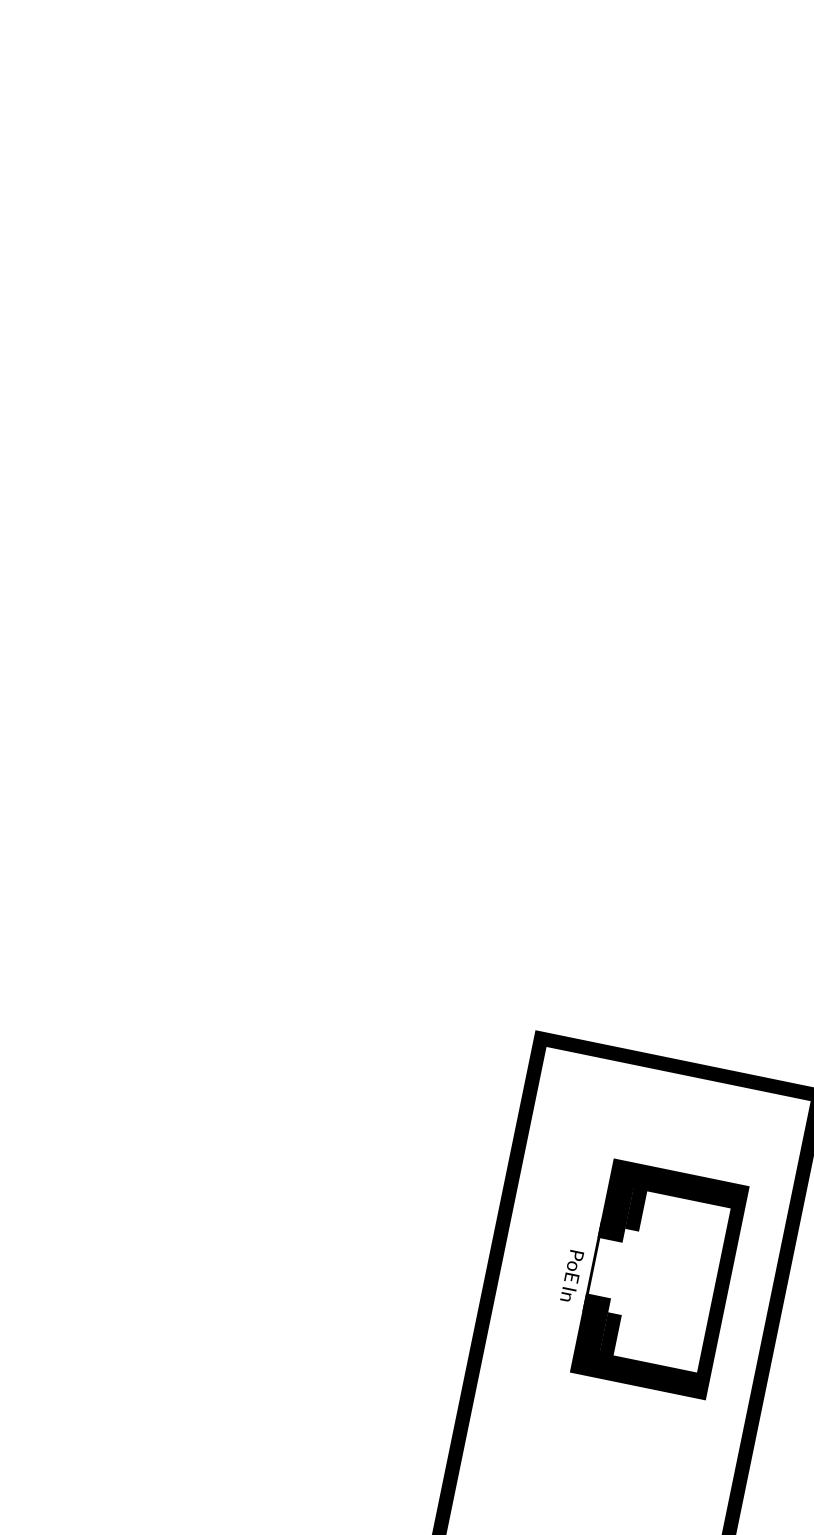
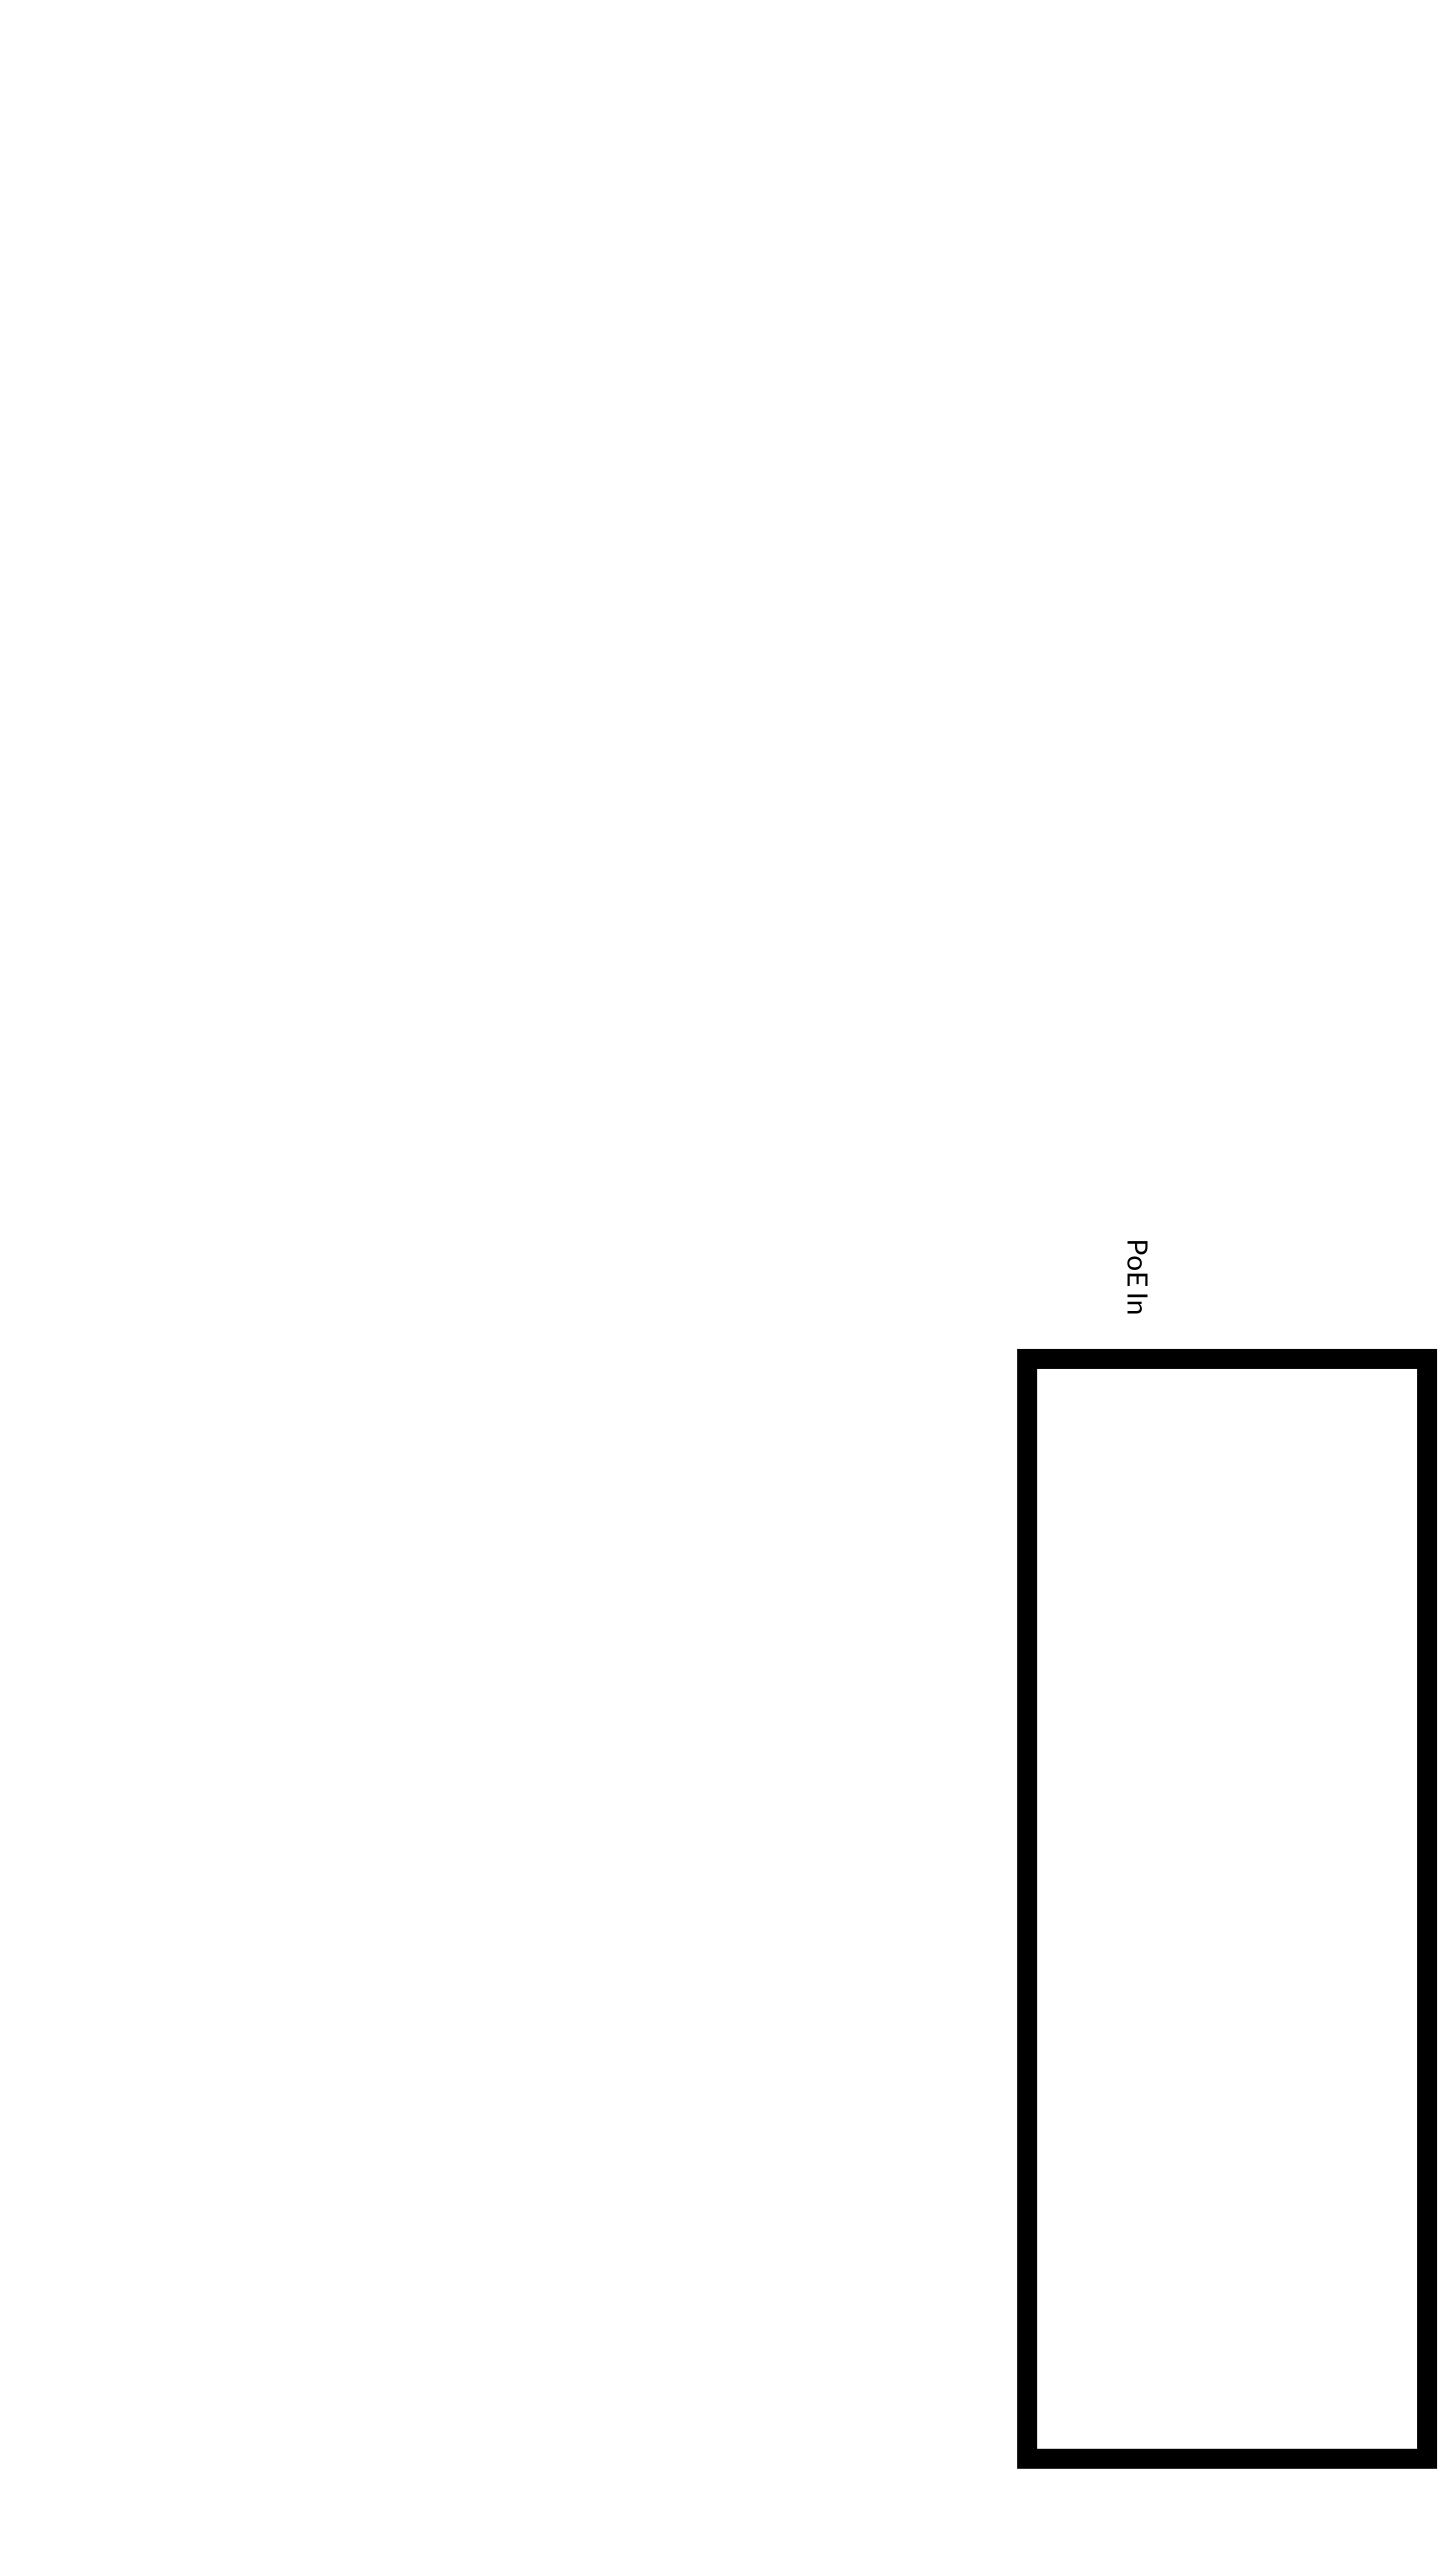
text: (572, 1276) -> (1137, 1277), moved
part: (659, 1279) -> (1259, 1657), removed

